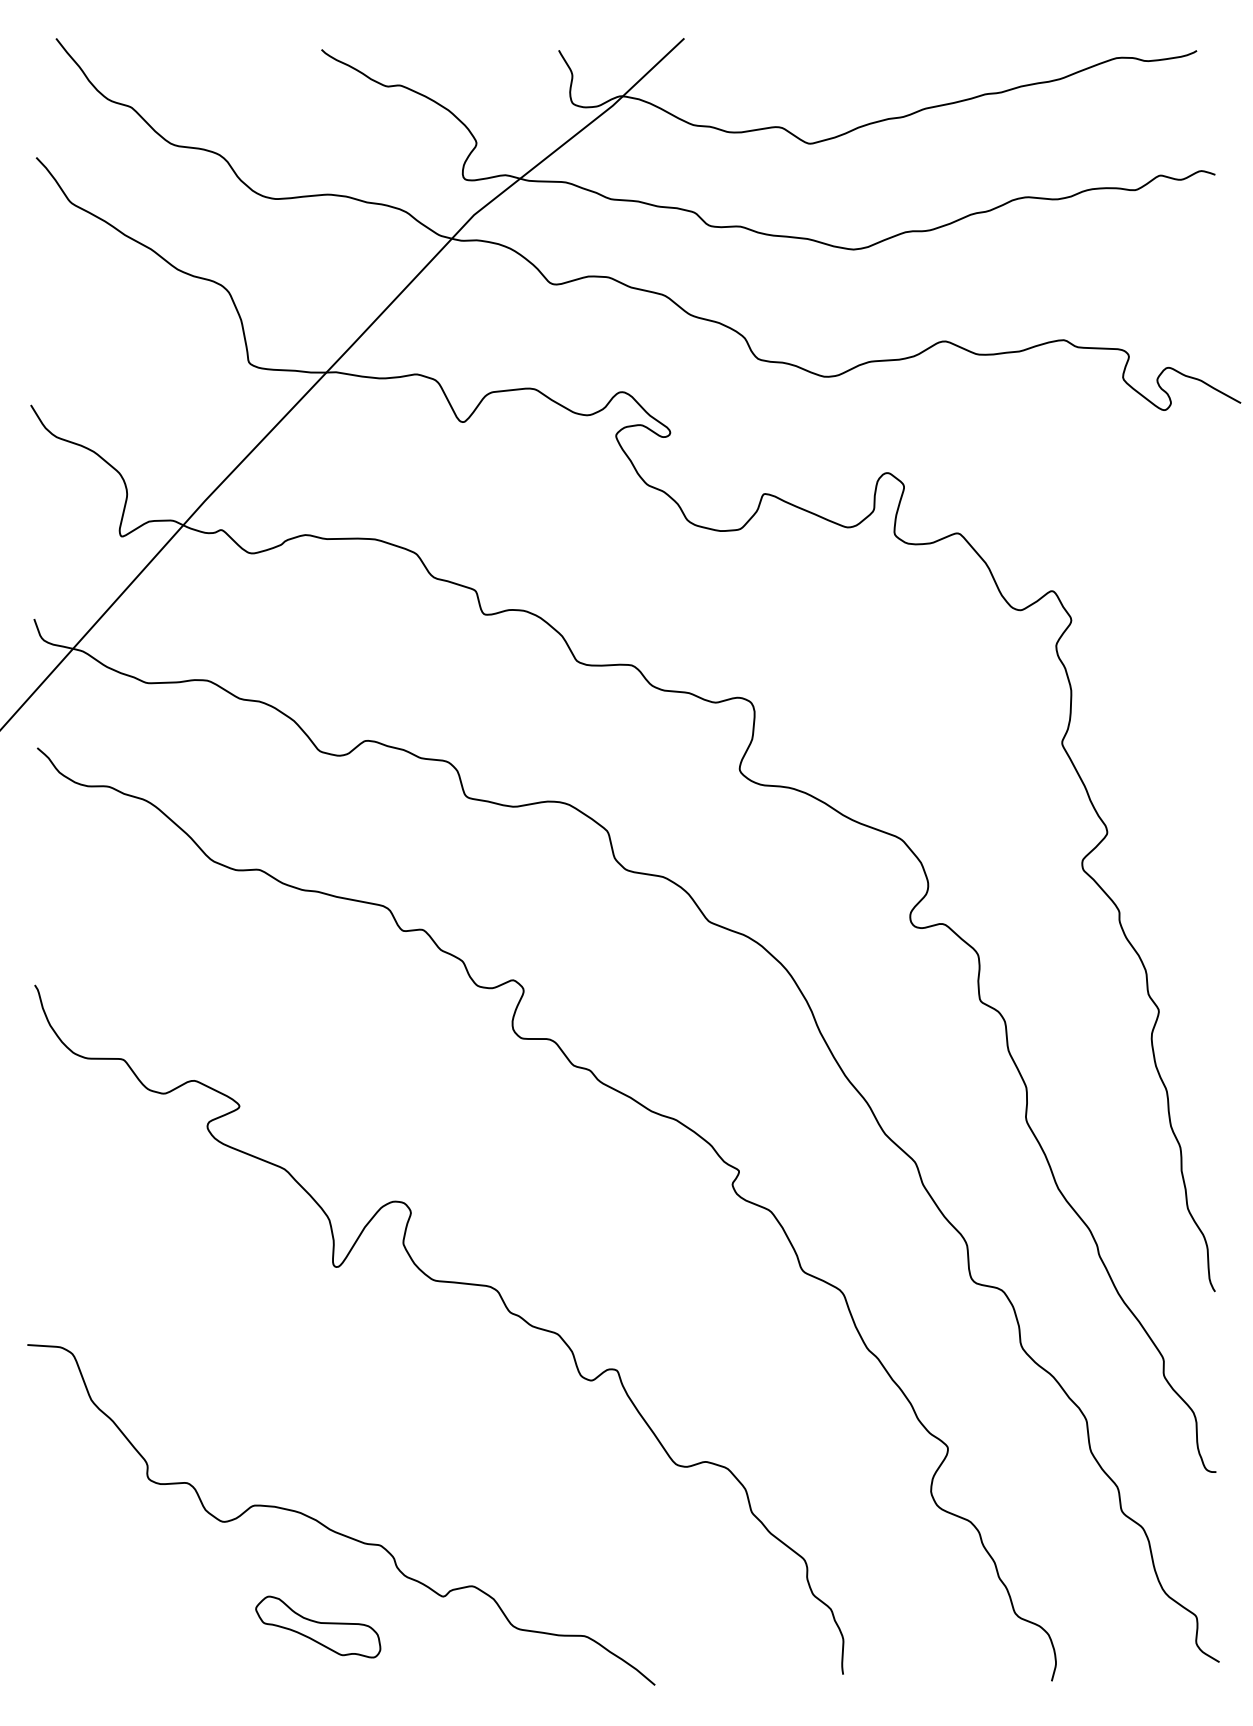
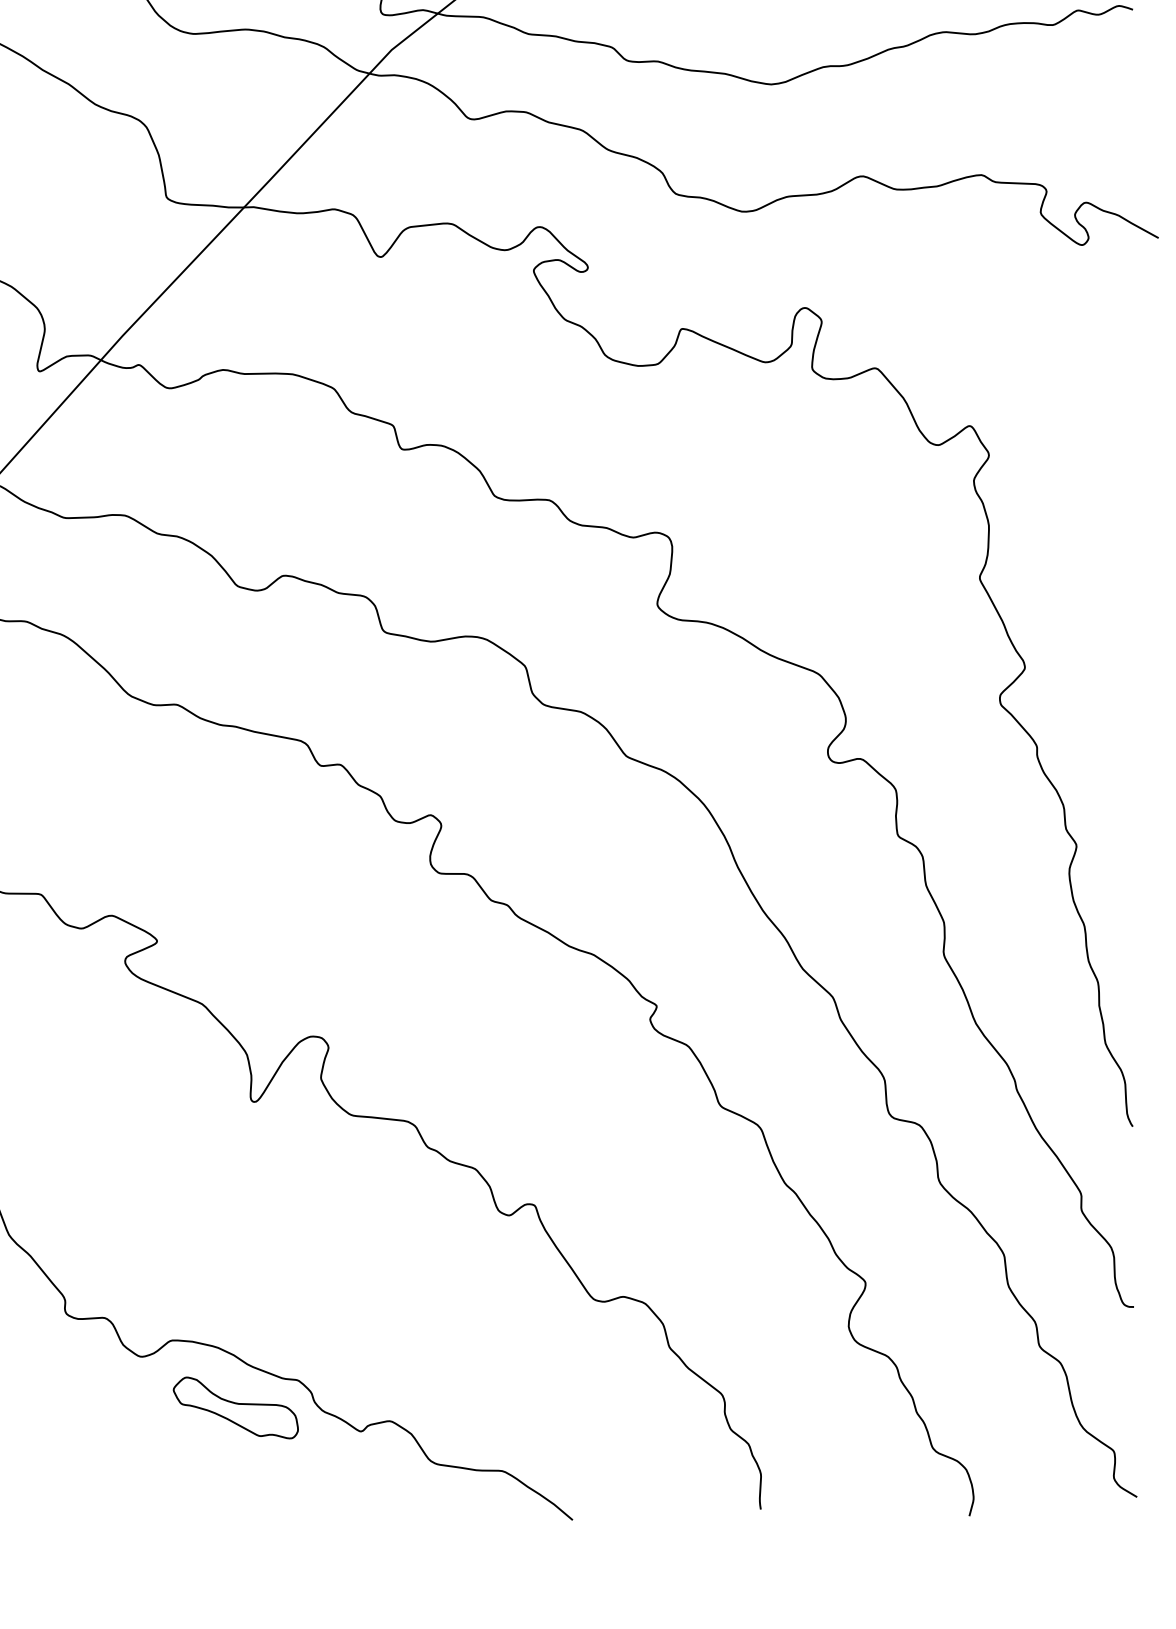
part: (318, 1626) -> (236, 1407), moved

